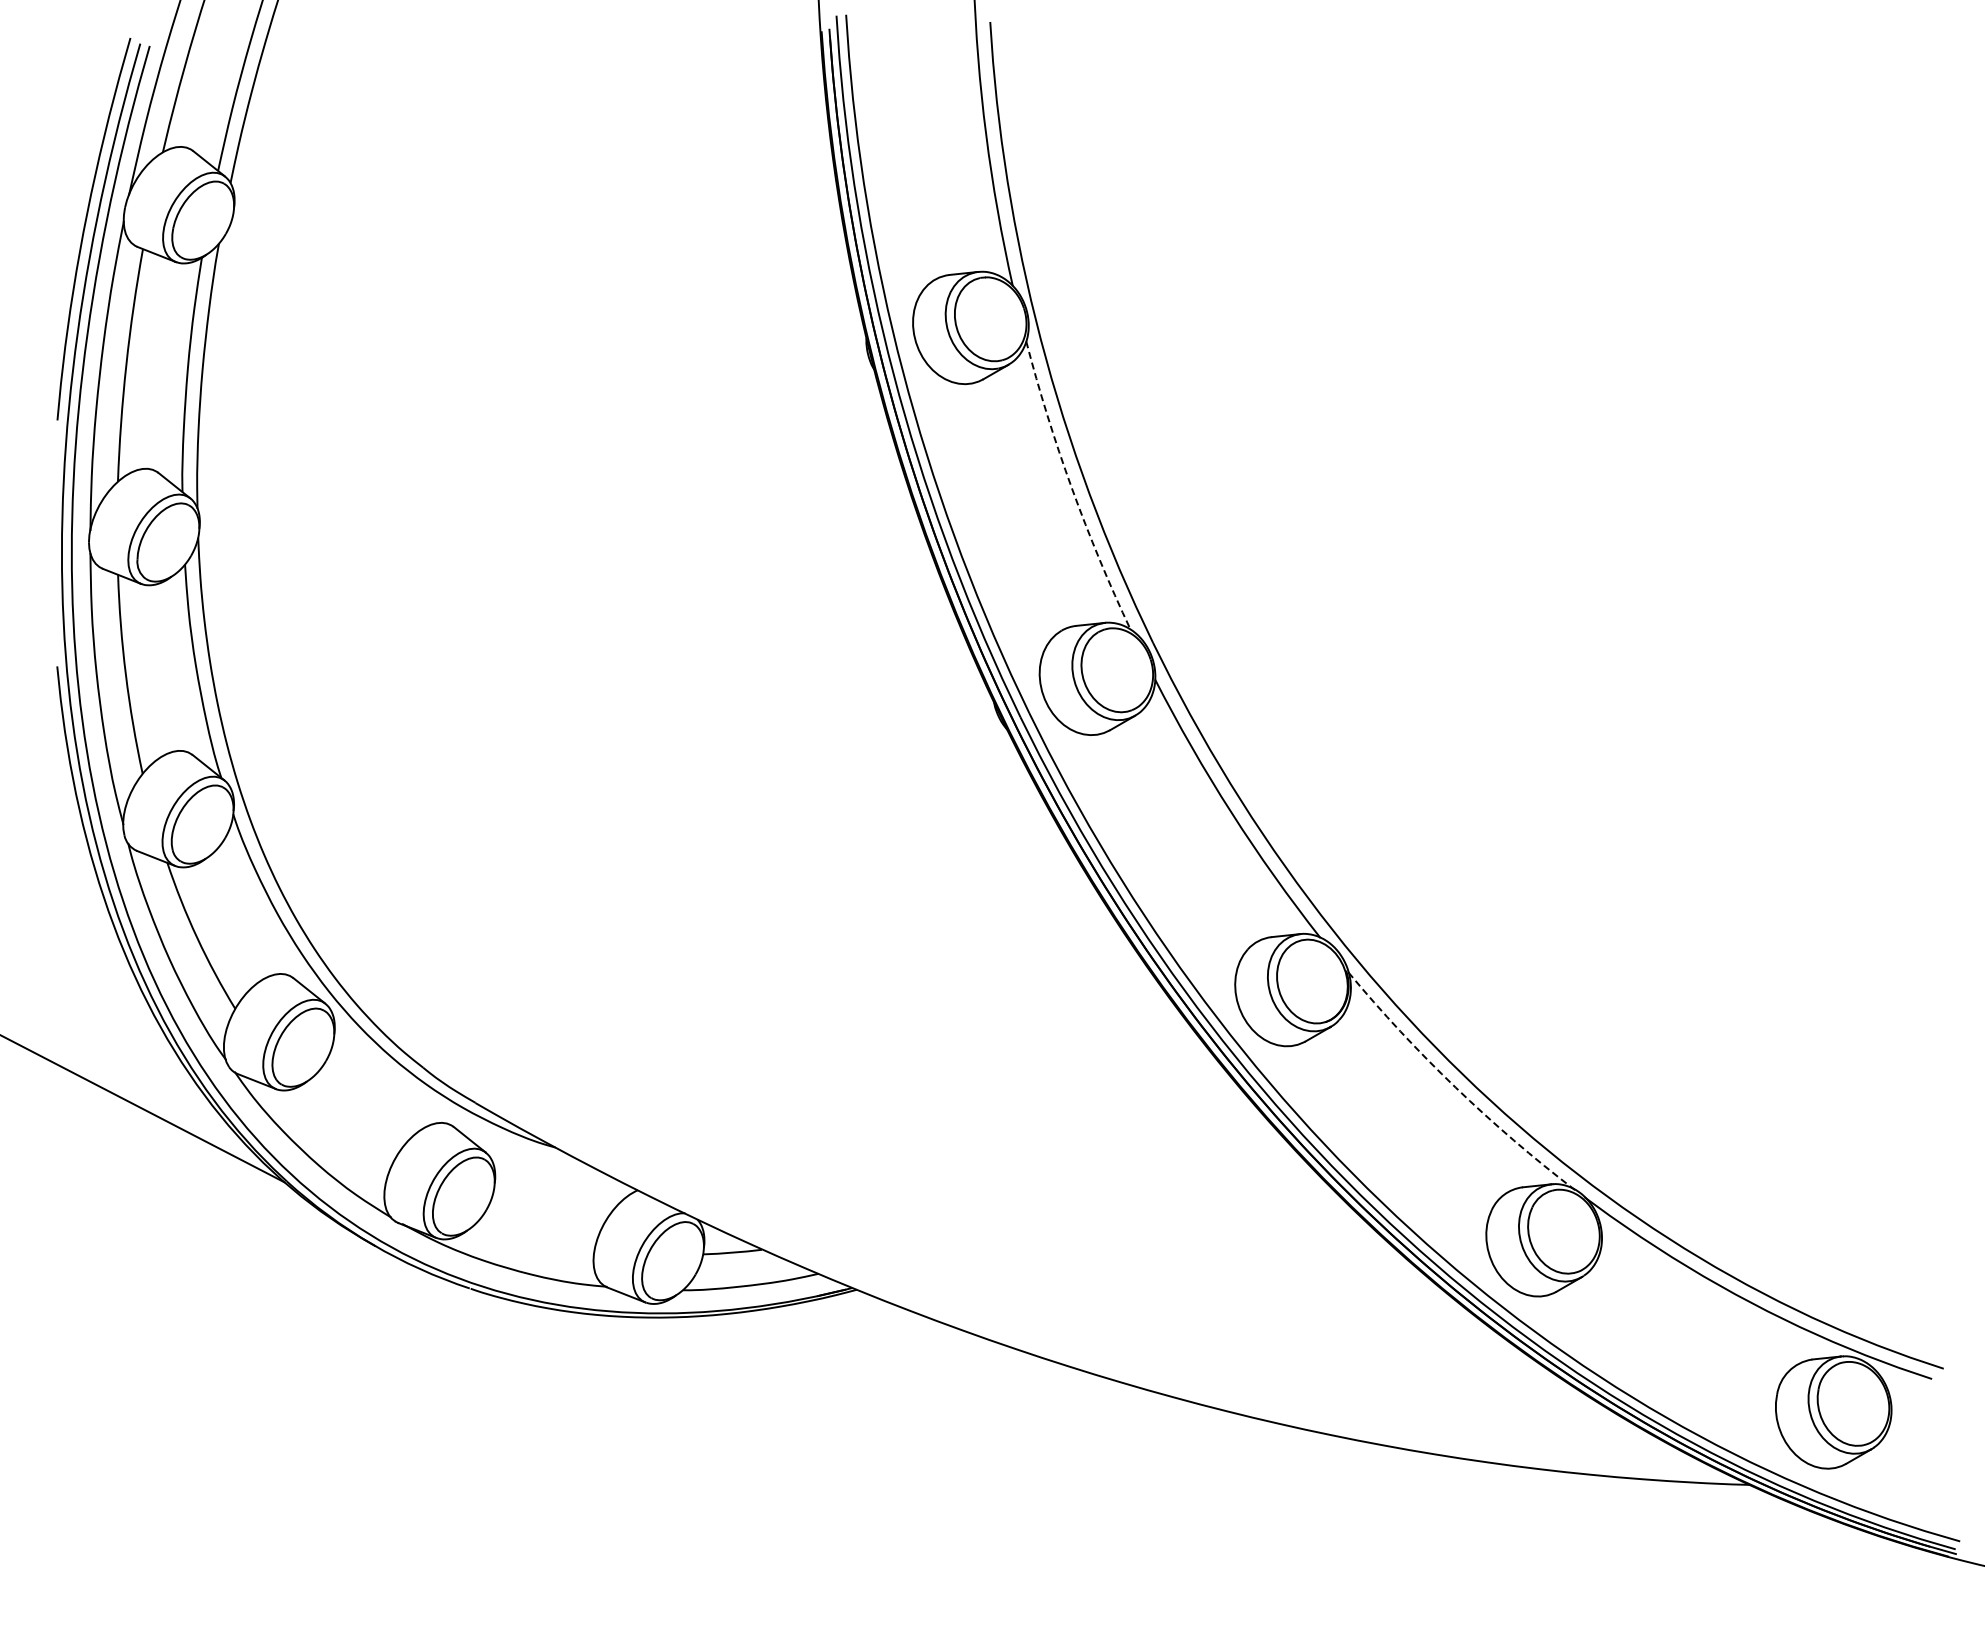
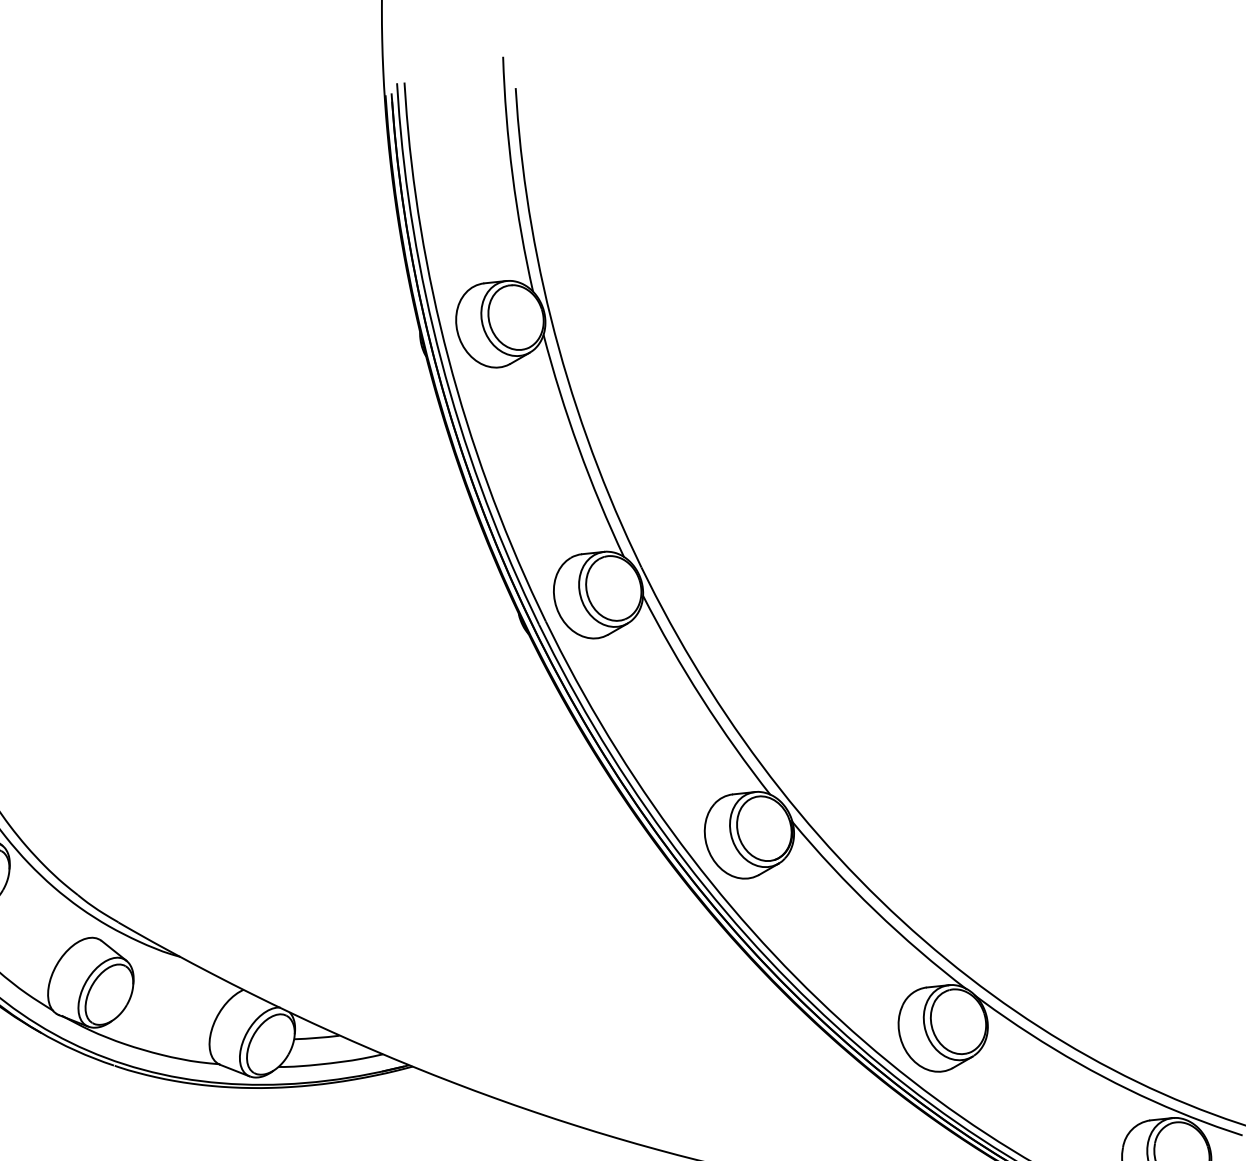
arc: (1071, 488) -> (578, 448), dashed -> solid
arc: (1455, 1087) -> (874, 910), dashed -> solid

